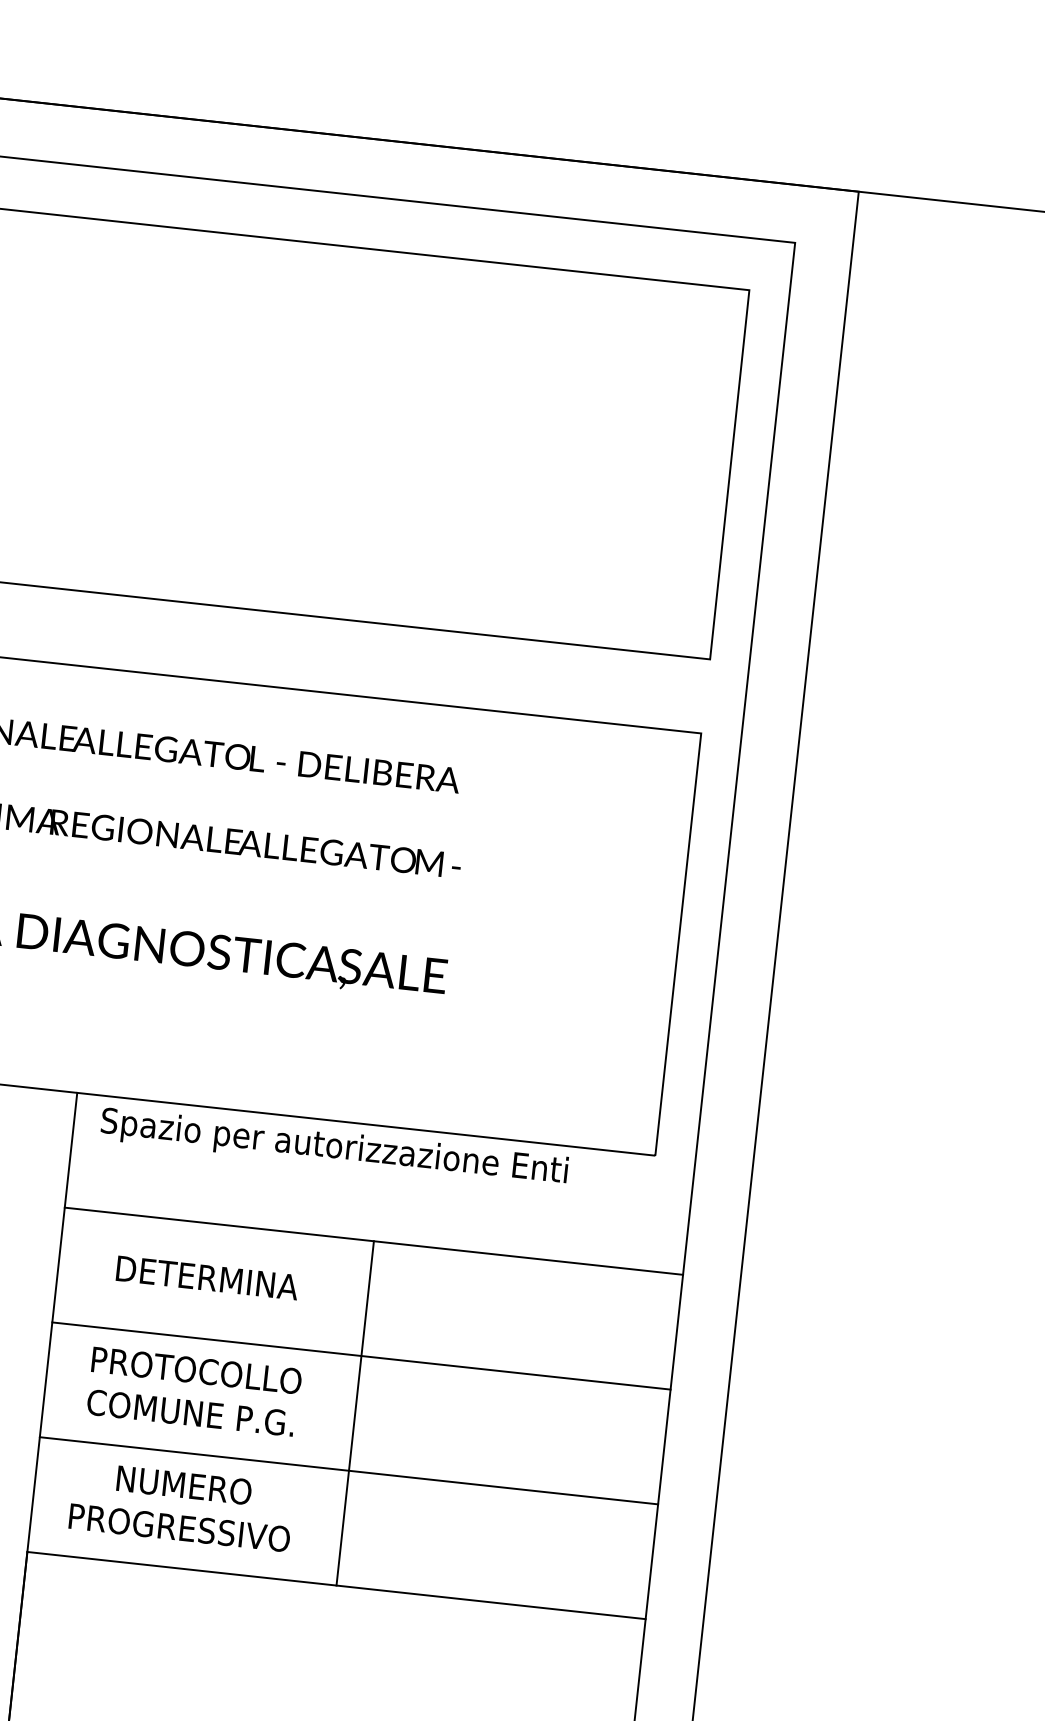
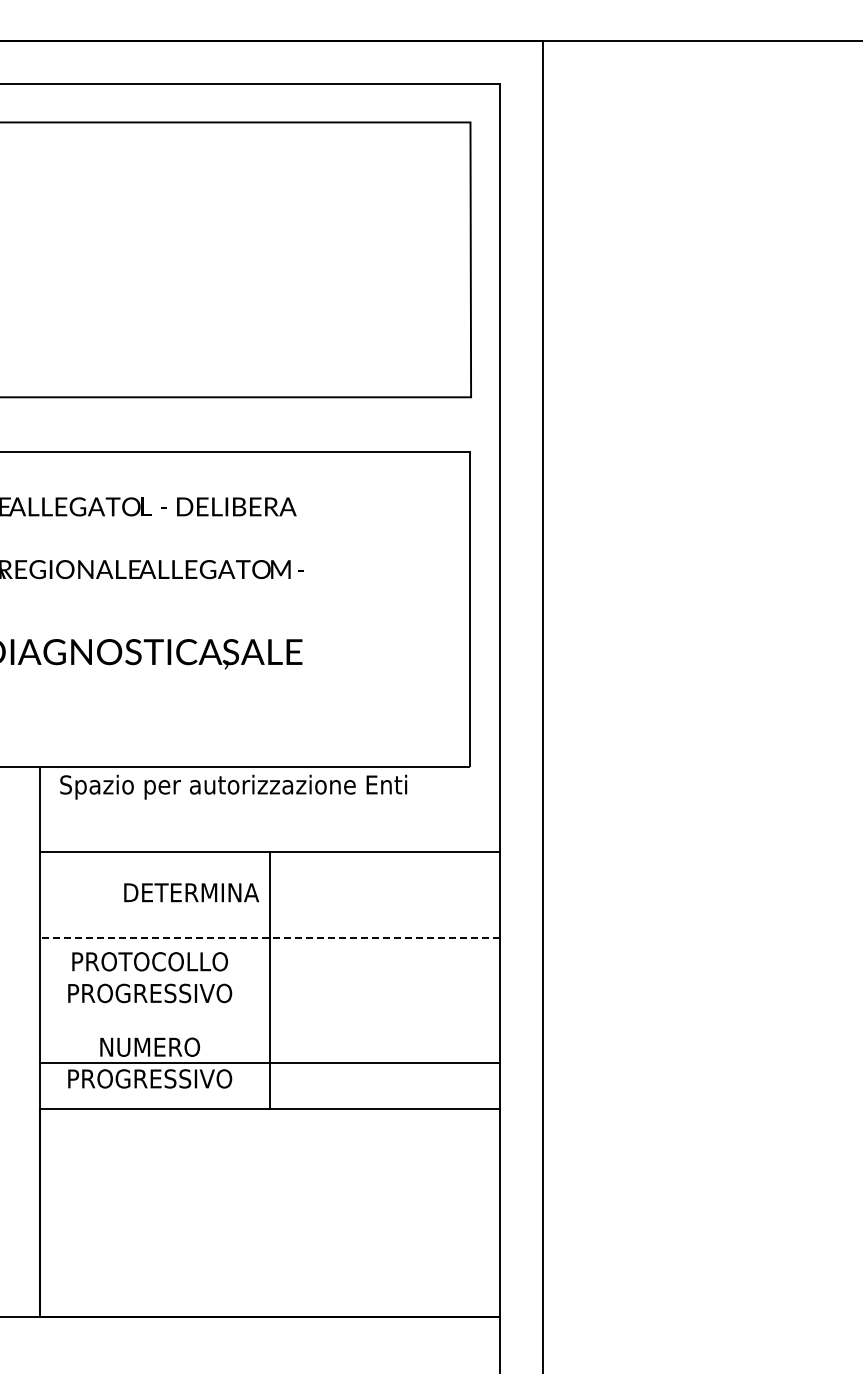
text: (207, 1277) -> (191, 892), moved
line: (360, 1355) -> (269, 937), solid -> dashed
text: (192, 1413) -> (150, 993), COMUNE P.G. -> PROGRESSIVO
line: (348, 1470) -> (269, 1063), moved

